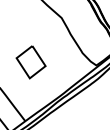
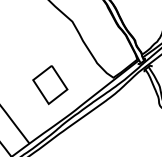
part: (31, 62) -> (50, 85), moved

